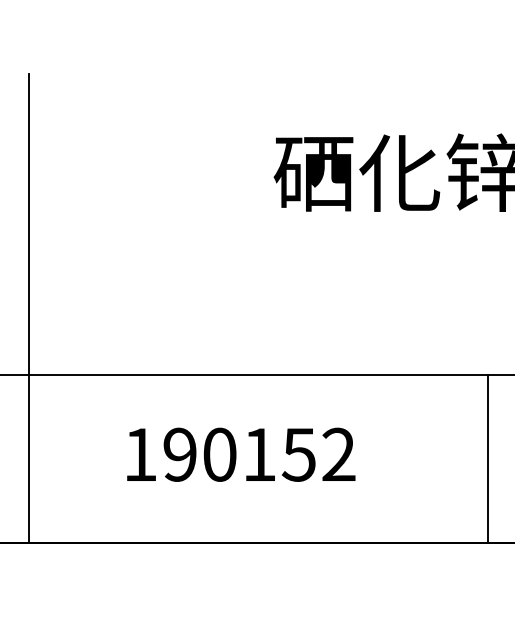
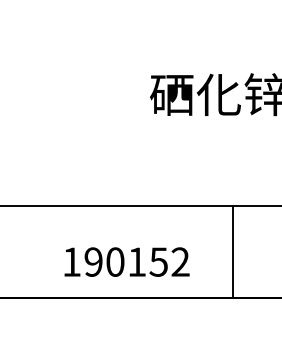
line: (28, 307) -> (15, 168), removed
text: (240, 453) -> (126, 261), moved
line: (488, 459) -> (233, 251), moved

